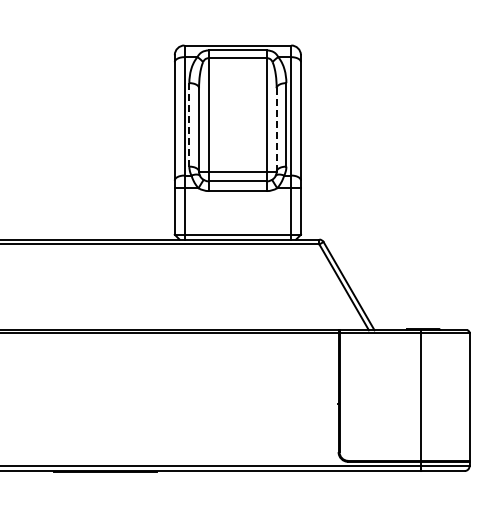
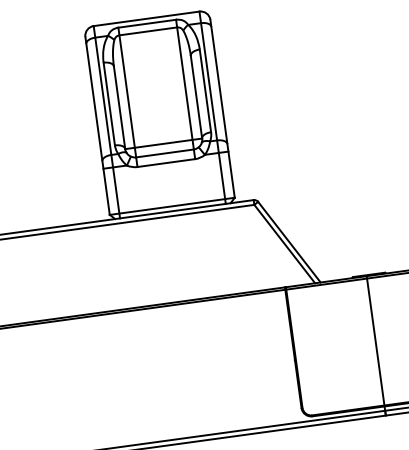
line: (189, 124) -> (109, 103), dashed -> solid
line: (276, 129) -> (196, 96), dashed -> solid

